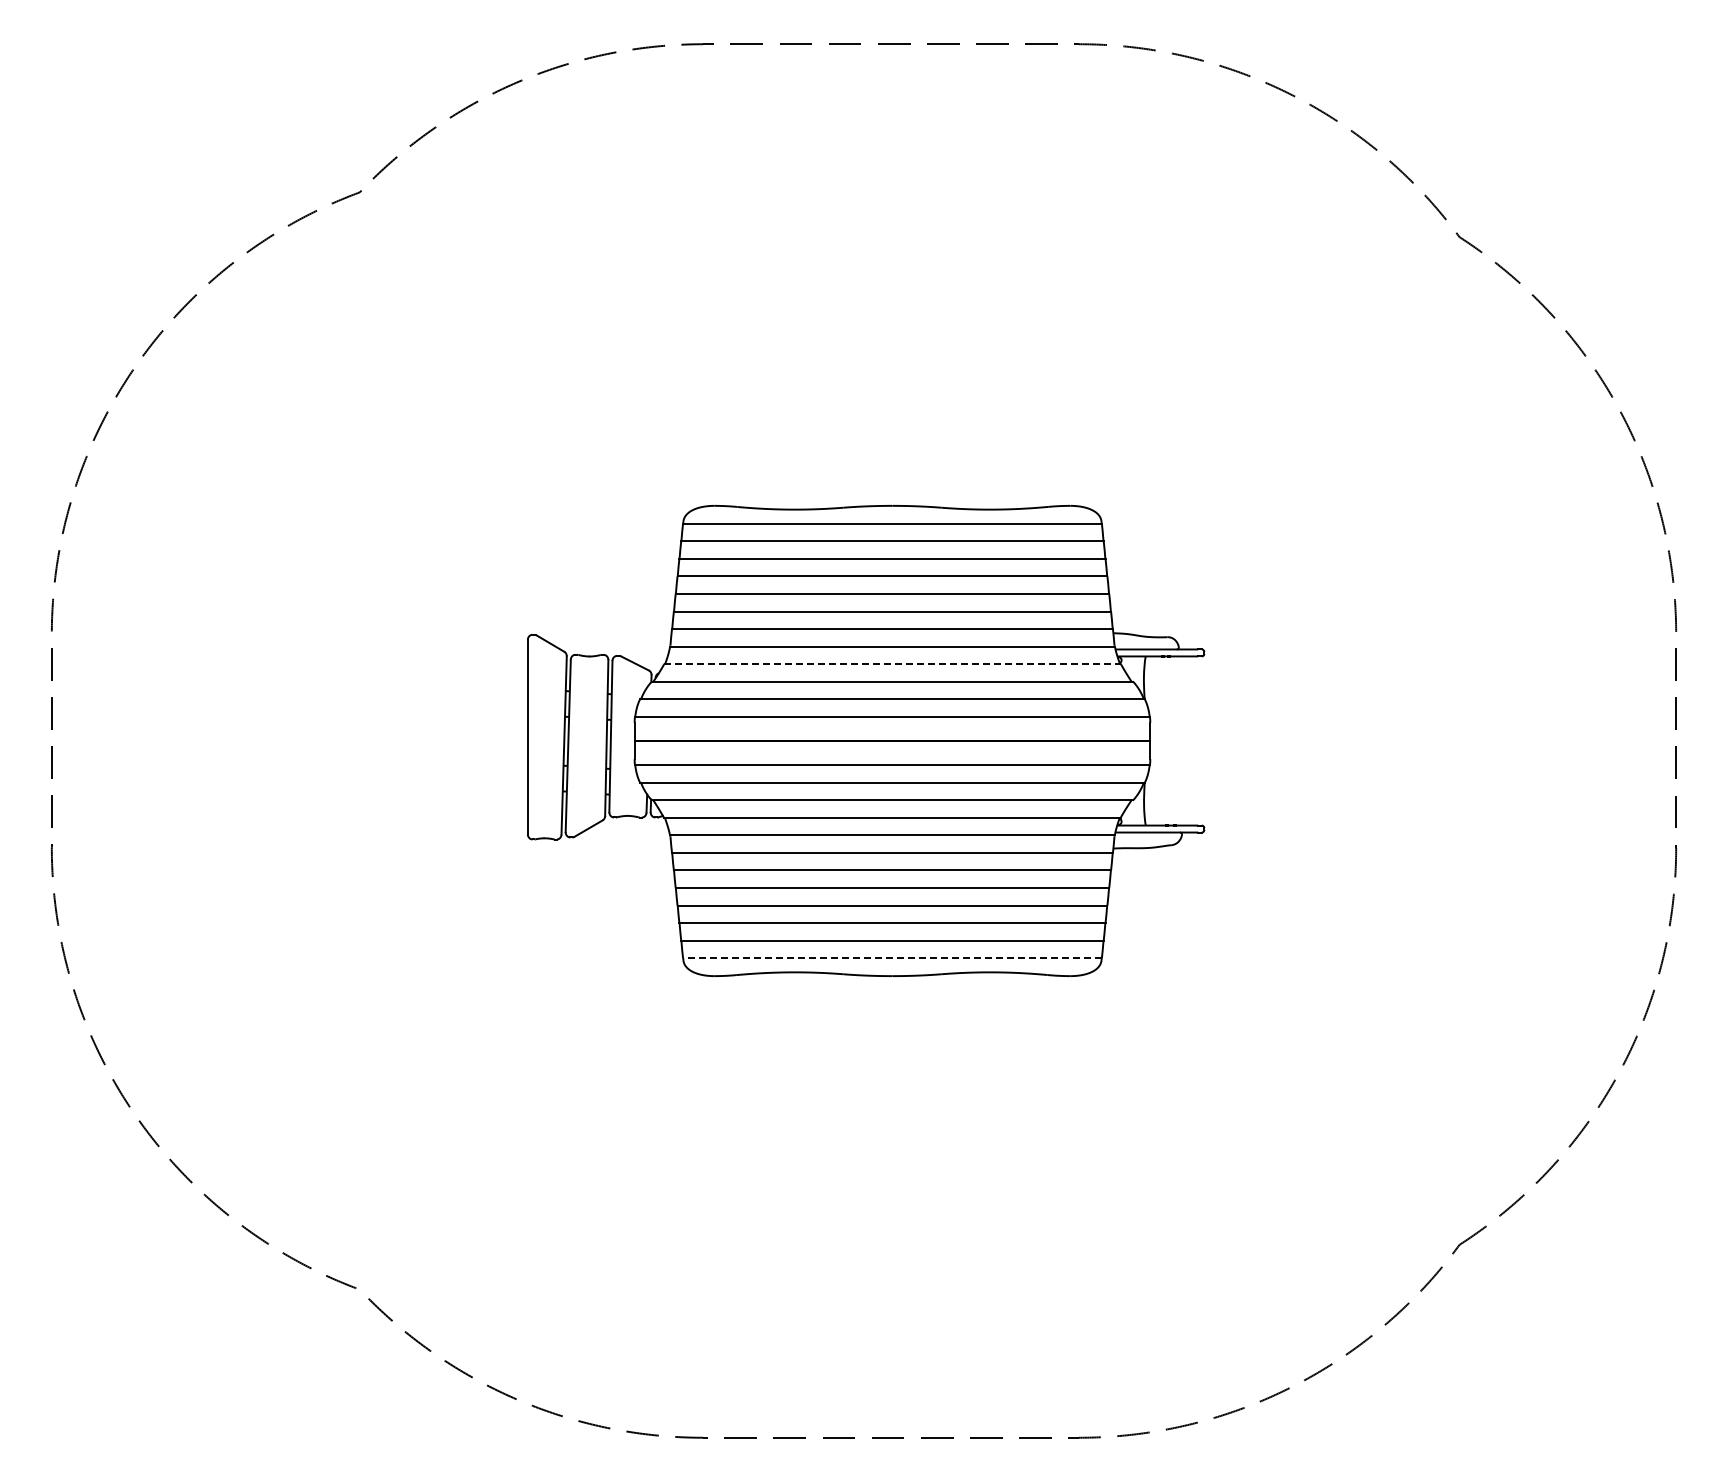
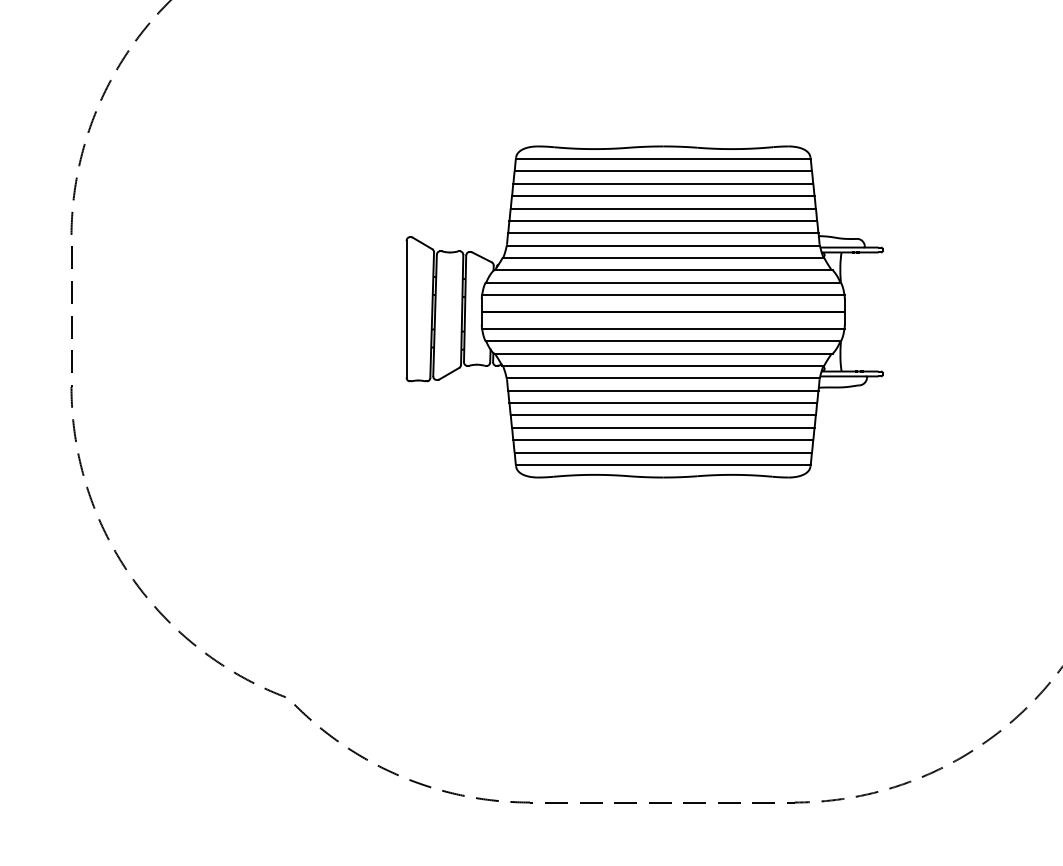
line: (893, 664) -> (664, 258), dashed -> solid
line: (891, 958) -> (662, 465), dashed -> solid

